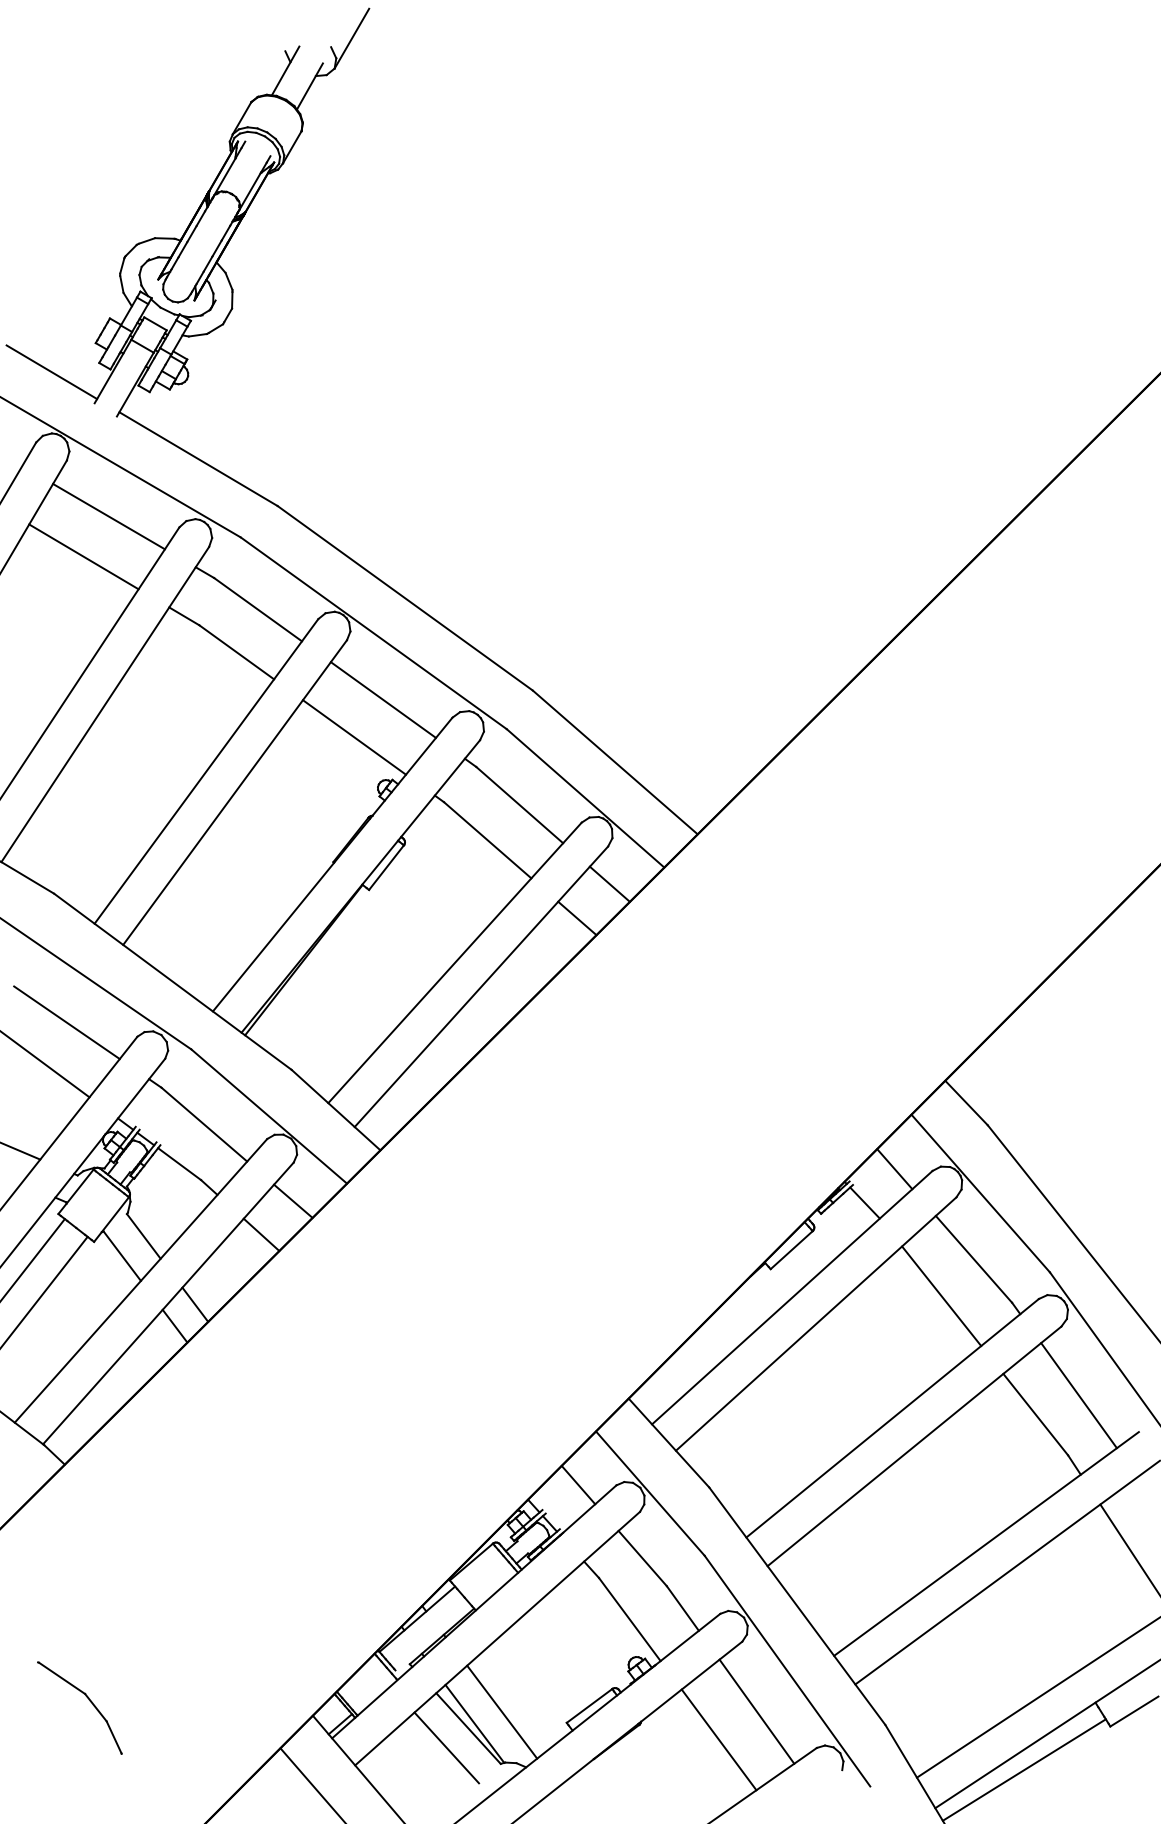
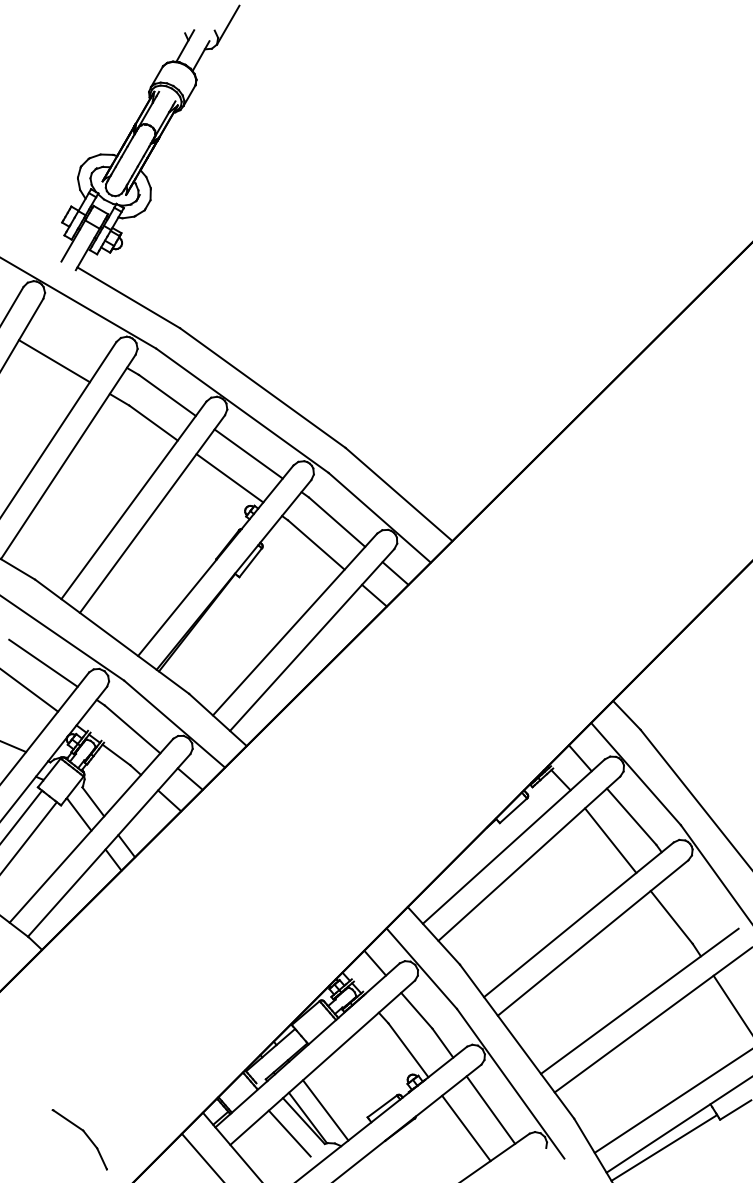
line: (51, 372) -> (33, 241), removed
line: (108, 515) -> (70, 334), removed
line: (1078, 1396) -> (699, 905), removed
part: (88, 1701) -> (85, 1135), moved

